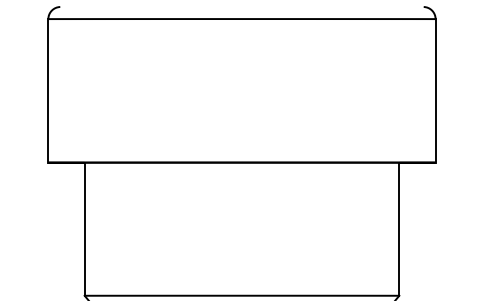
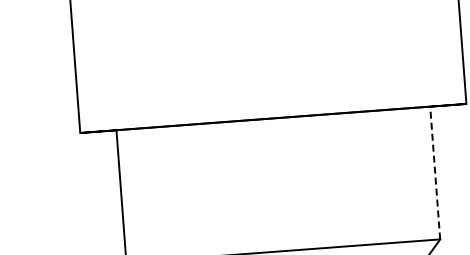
line: (399, 229) -> (435, 173), solid -> dashed

